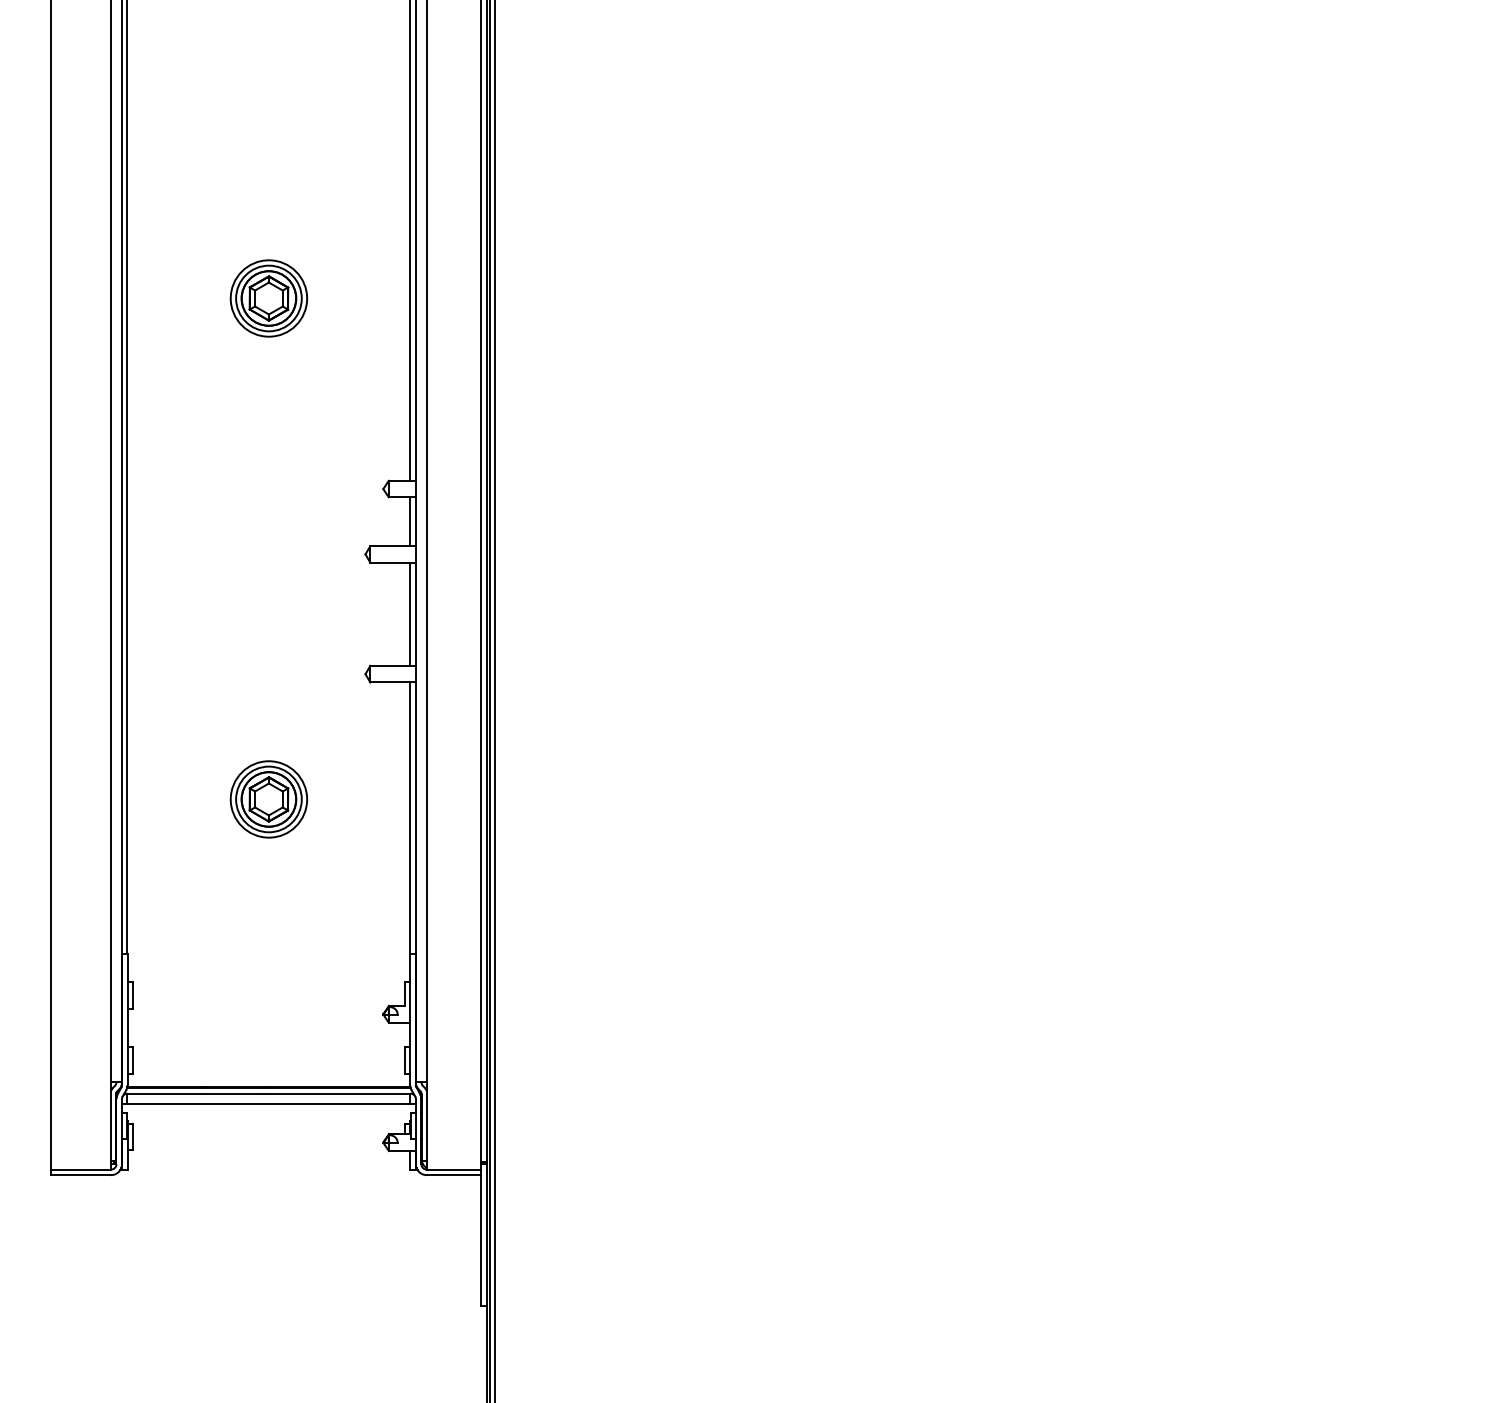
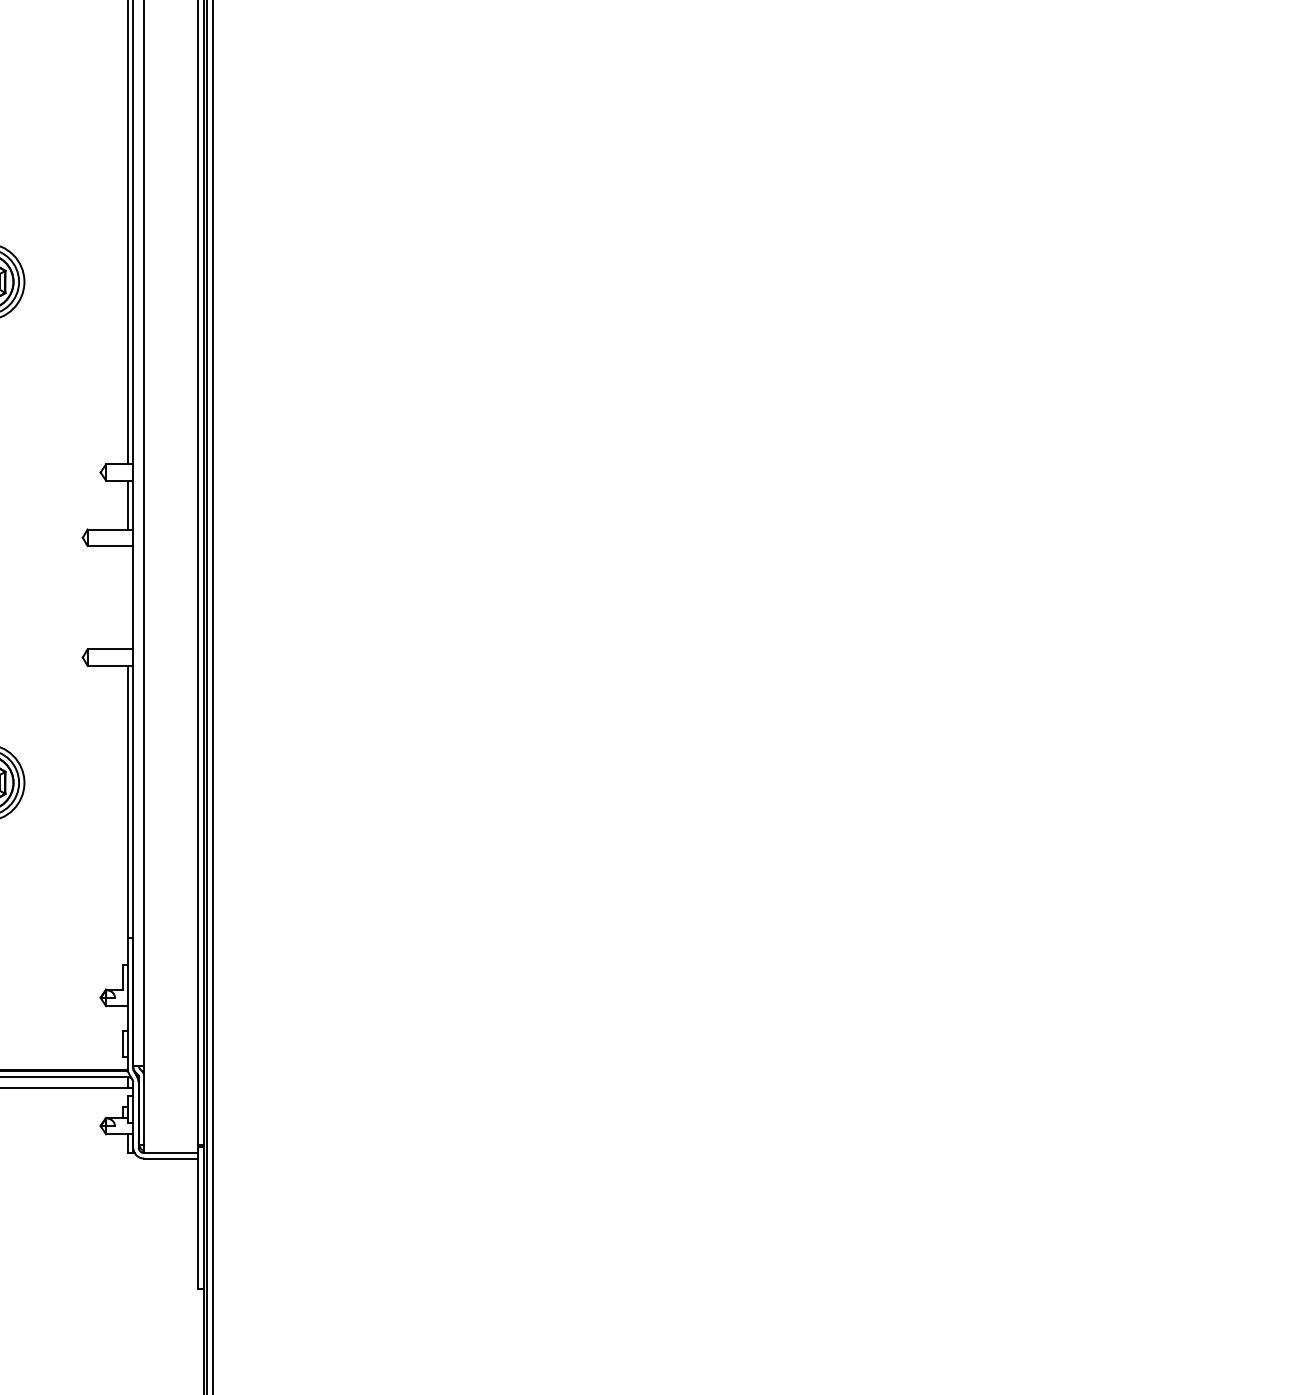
line: (410, 613) -> (127, 596), removed

